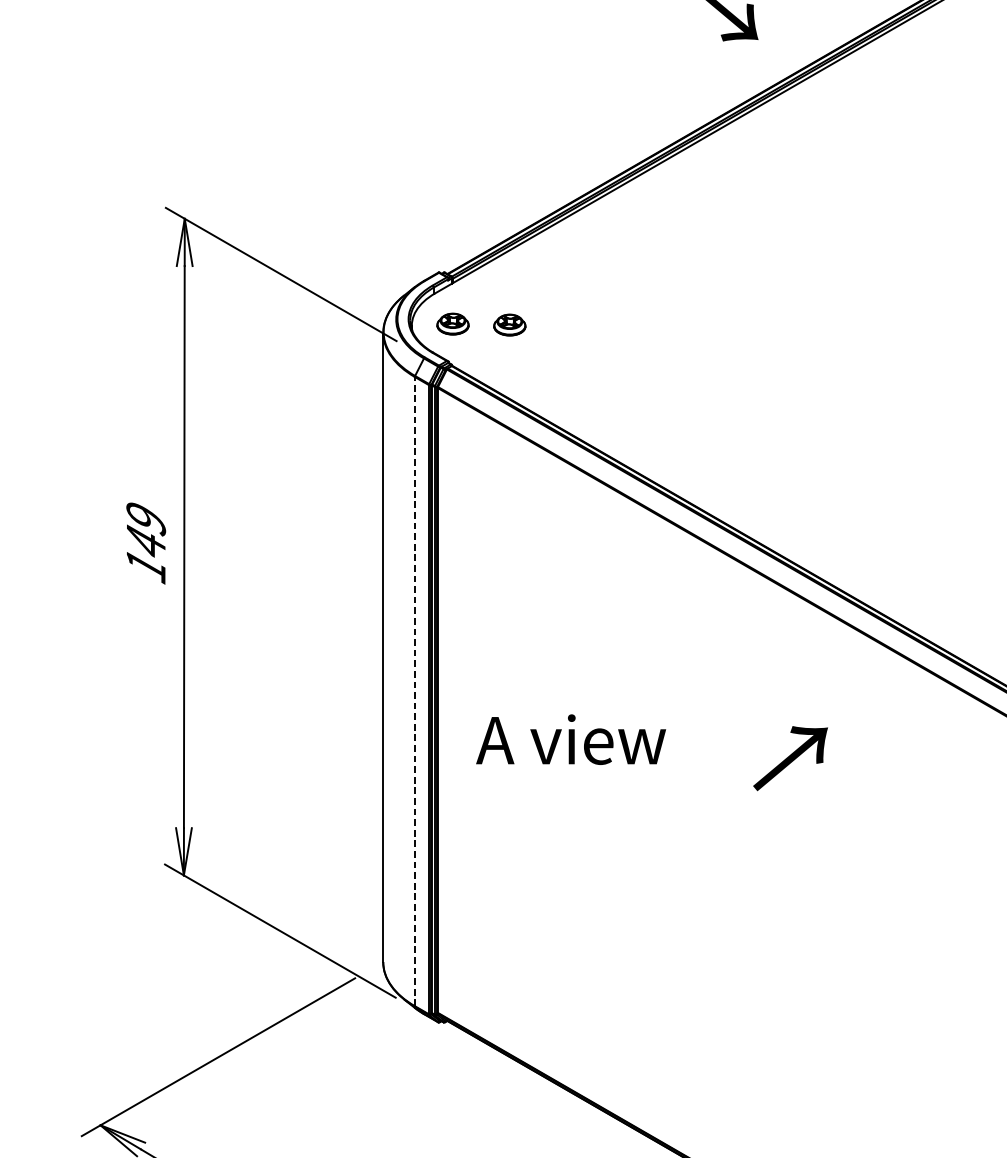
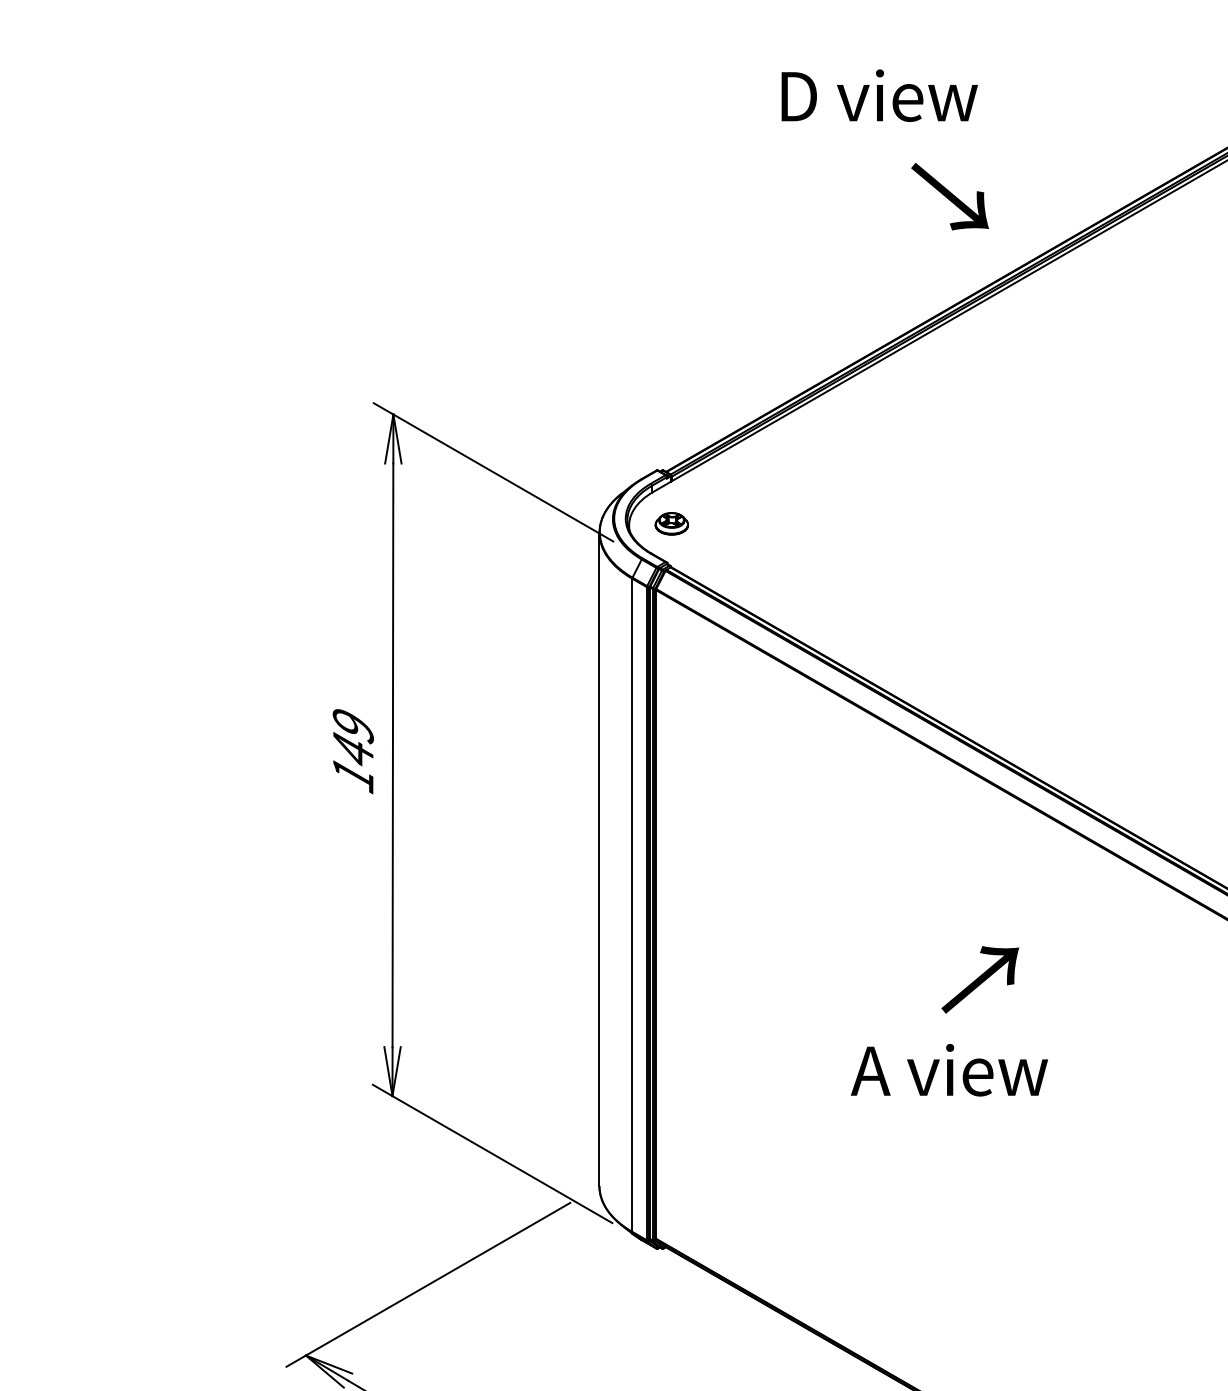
part: (509, 324) -> (730, 524), removed
line: (415, 691) -> (632, 905), dashed -> solid
text: (570, 739) -> (948, 1070), moved
text: (790, 758) -> (980, 979), moved

